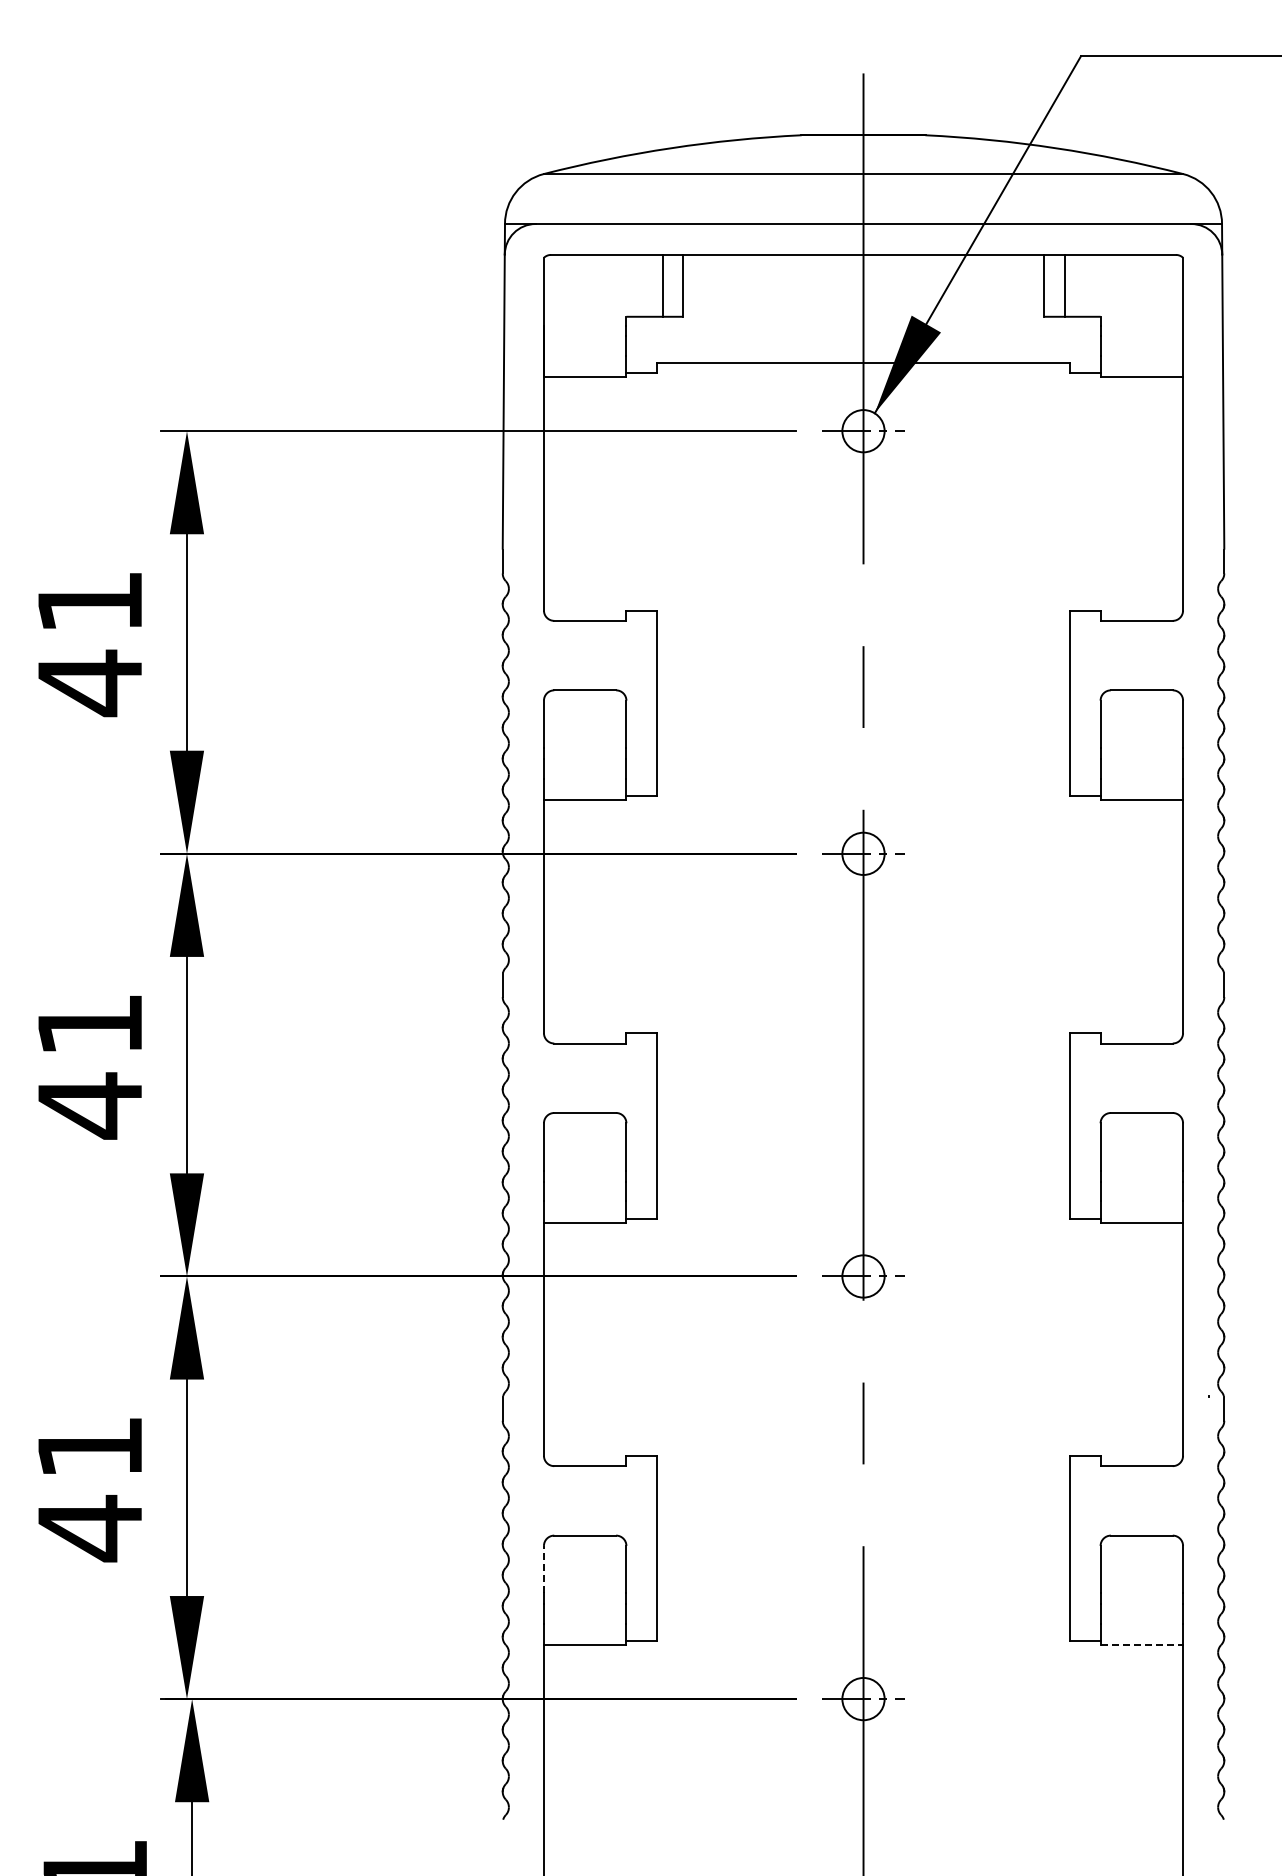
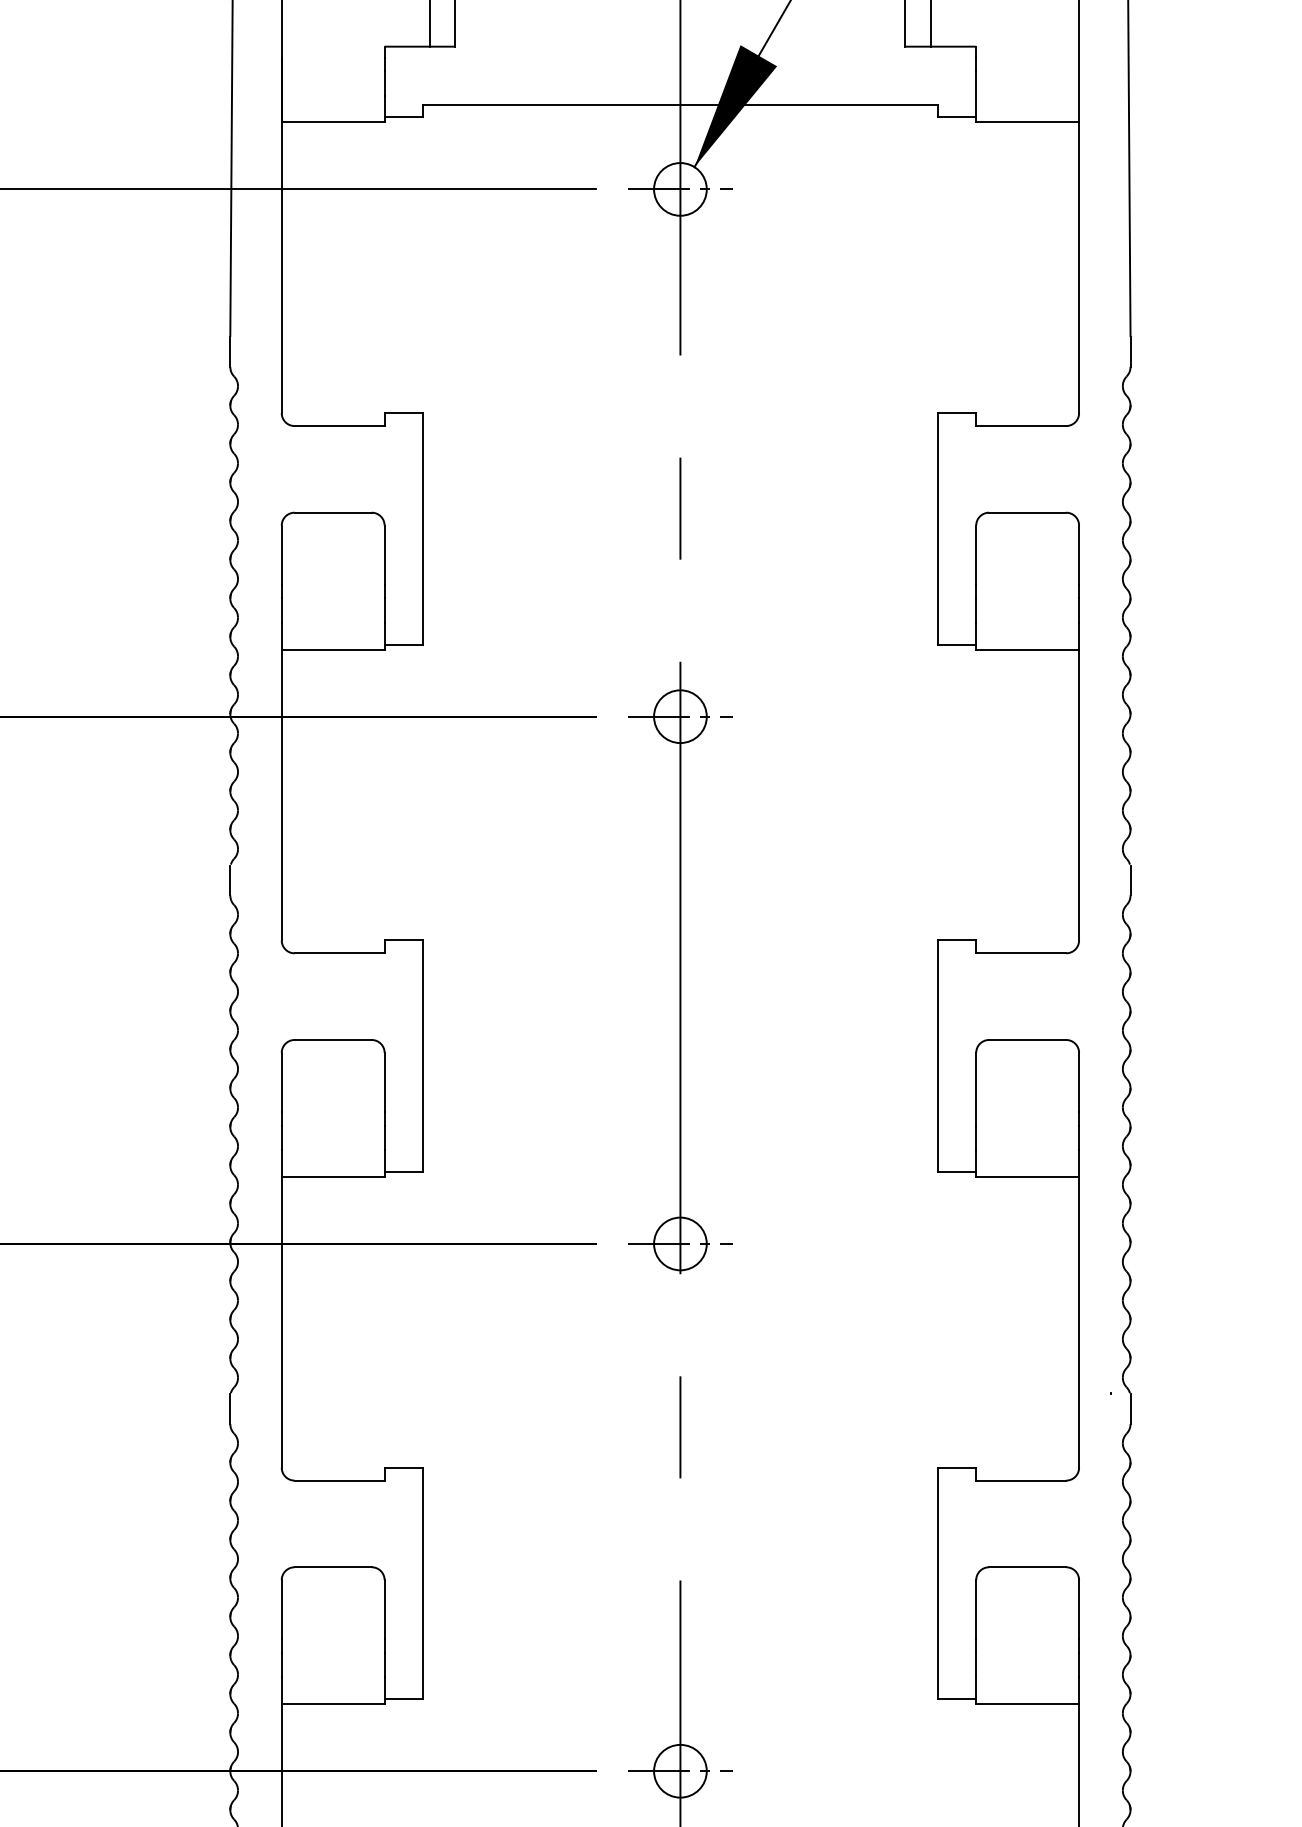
line: (543, 1569) -> (281, 1609), dashed -> solid
line: (1142, 1645) -> (1028, 1704), dashed -> solid

